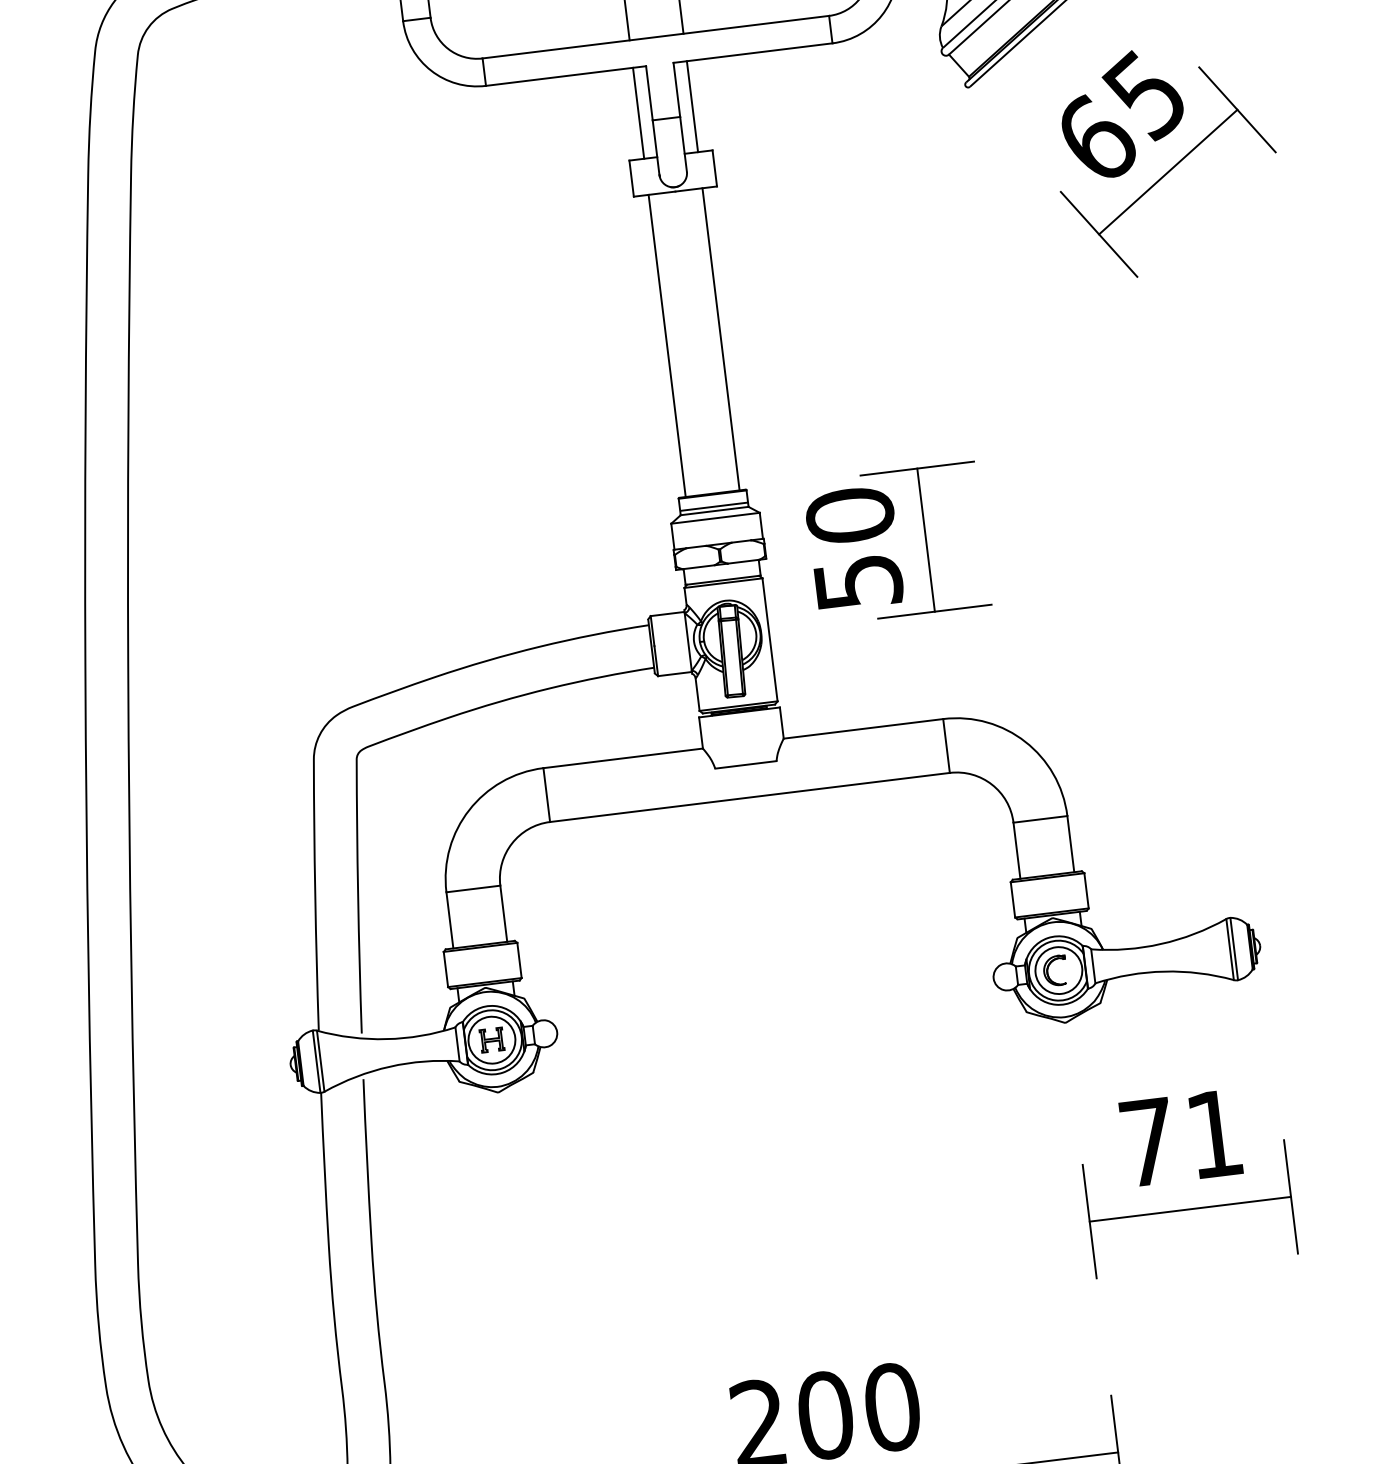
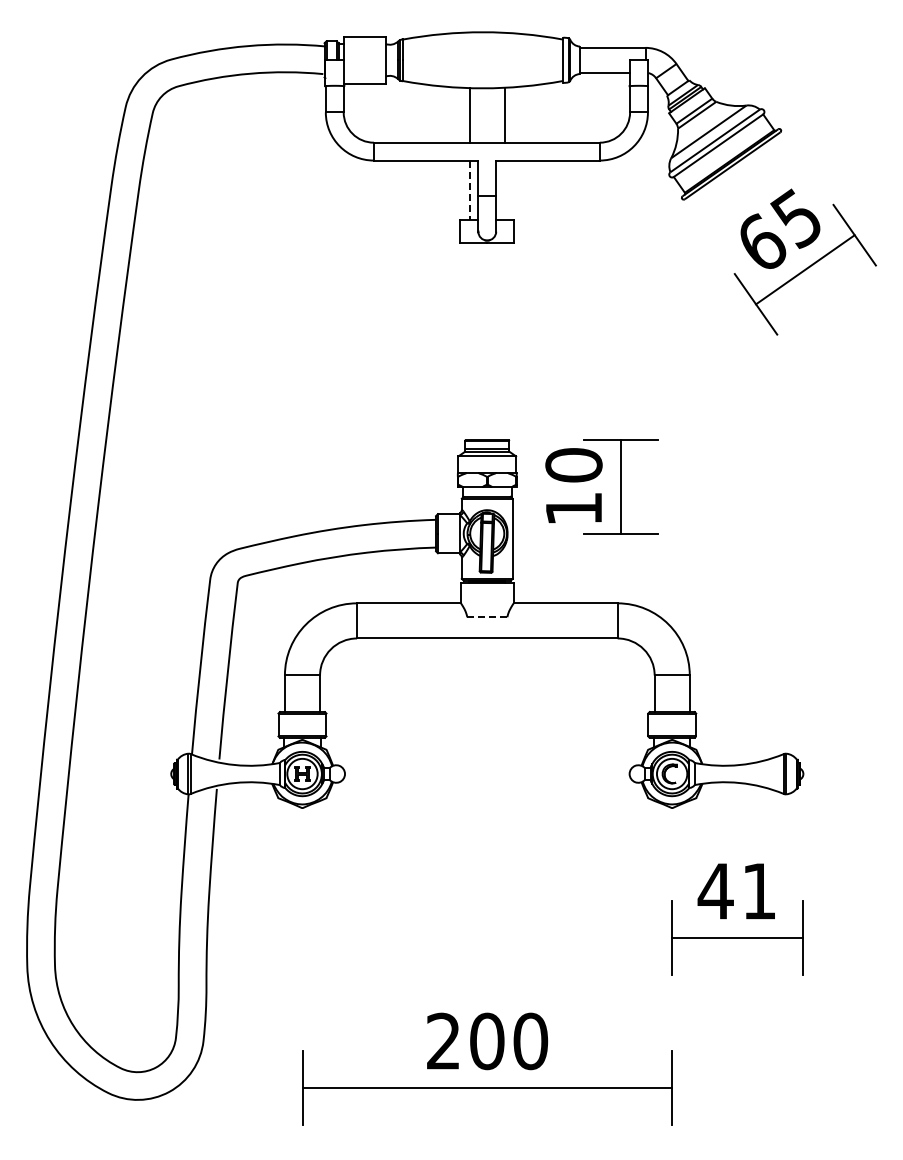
line: (691, 105) -> (504, 189), removed
line: (638, 113) -> (469, 190), solid -> dashed
line: (720, 338) -> (504, 341), removed
line: (666, 345) -> (469, 341), removed
text: (859, 583) -> (574, 509), 50 -> 10
line: (746, 765) -> (487, 617), solid -> dashed
text: (1147, 1142) -> (715, 891), 71 -> 41

